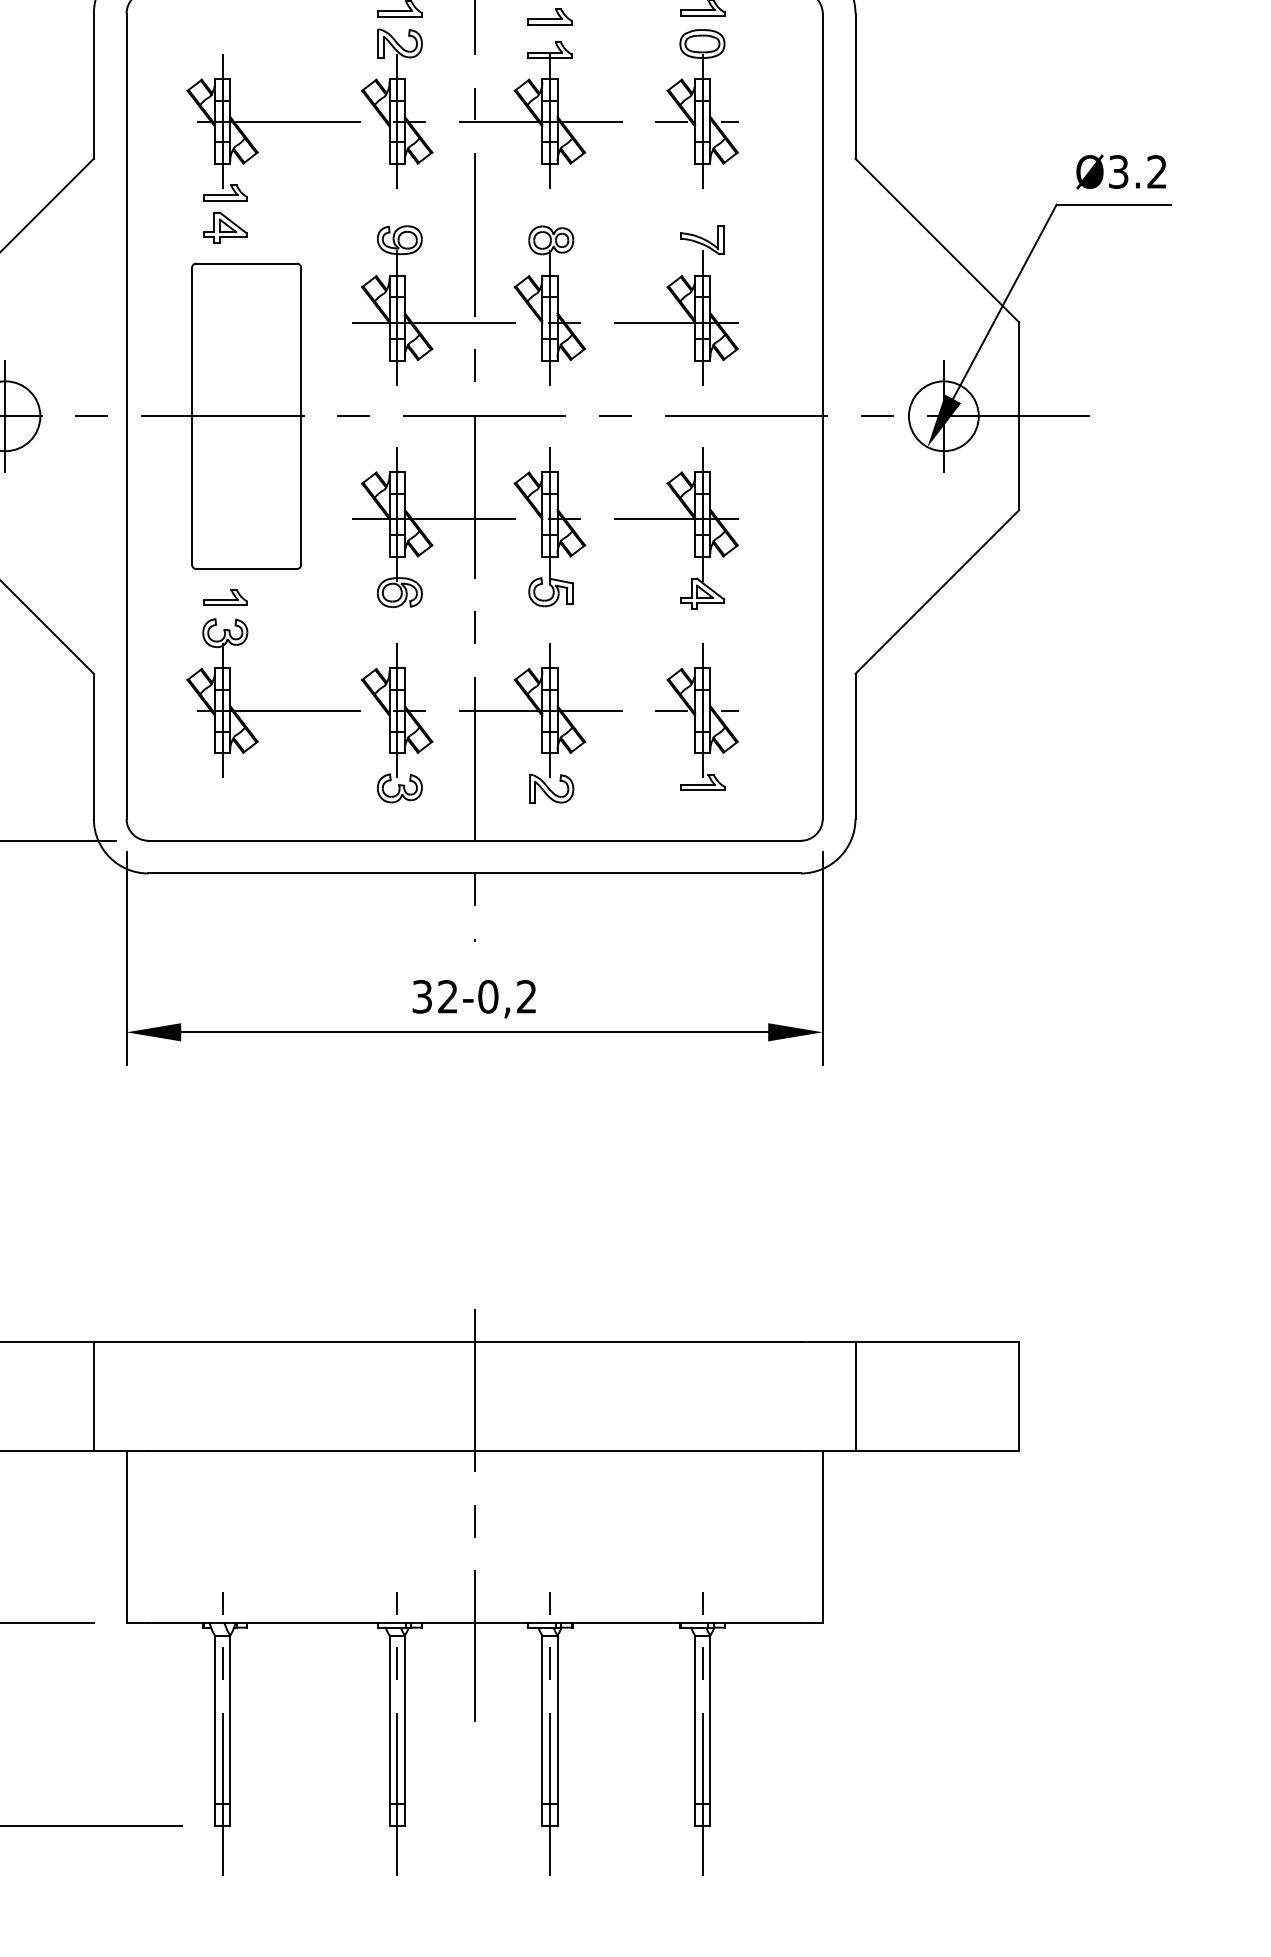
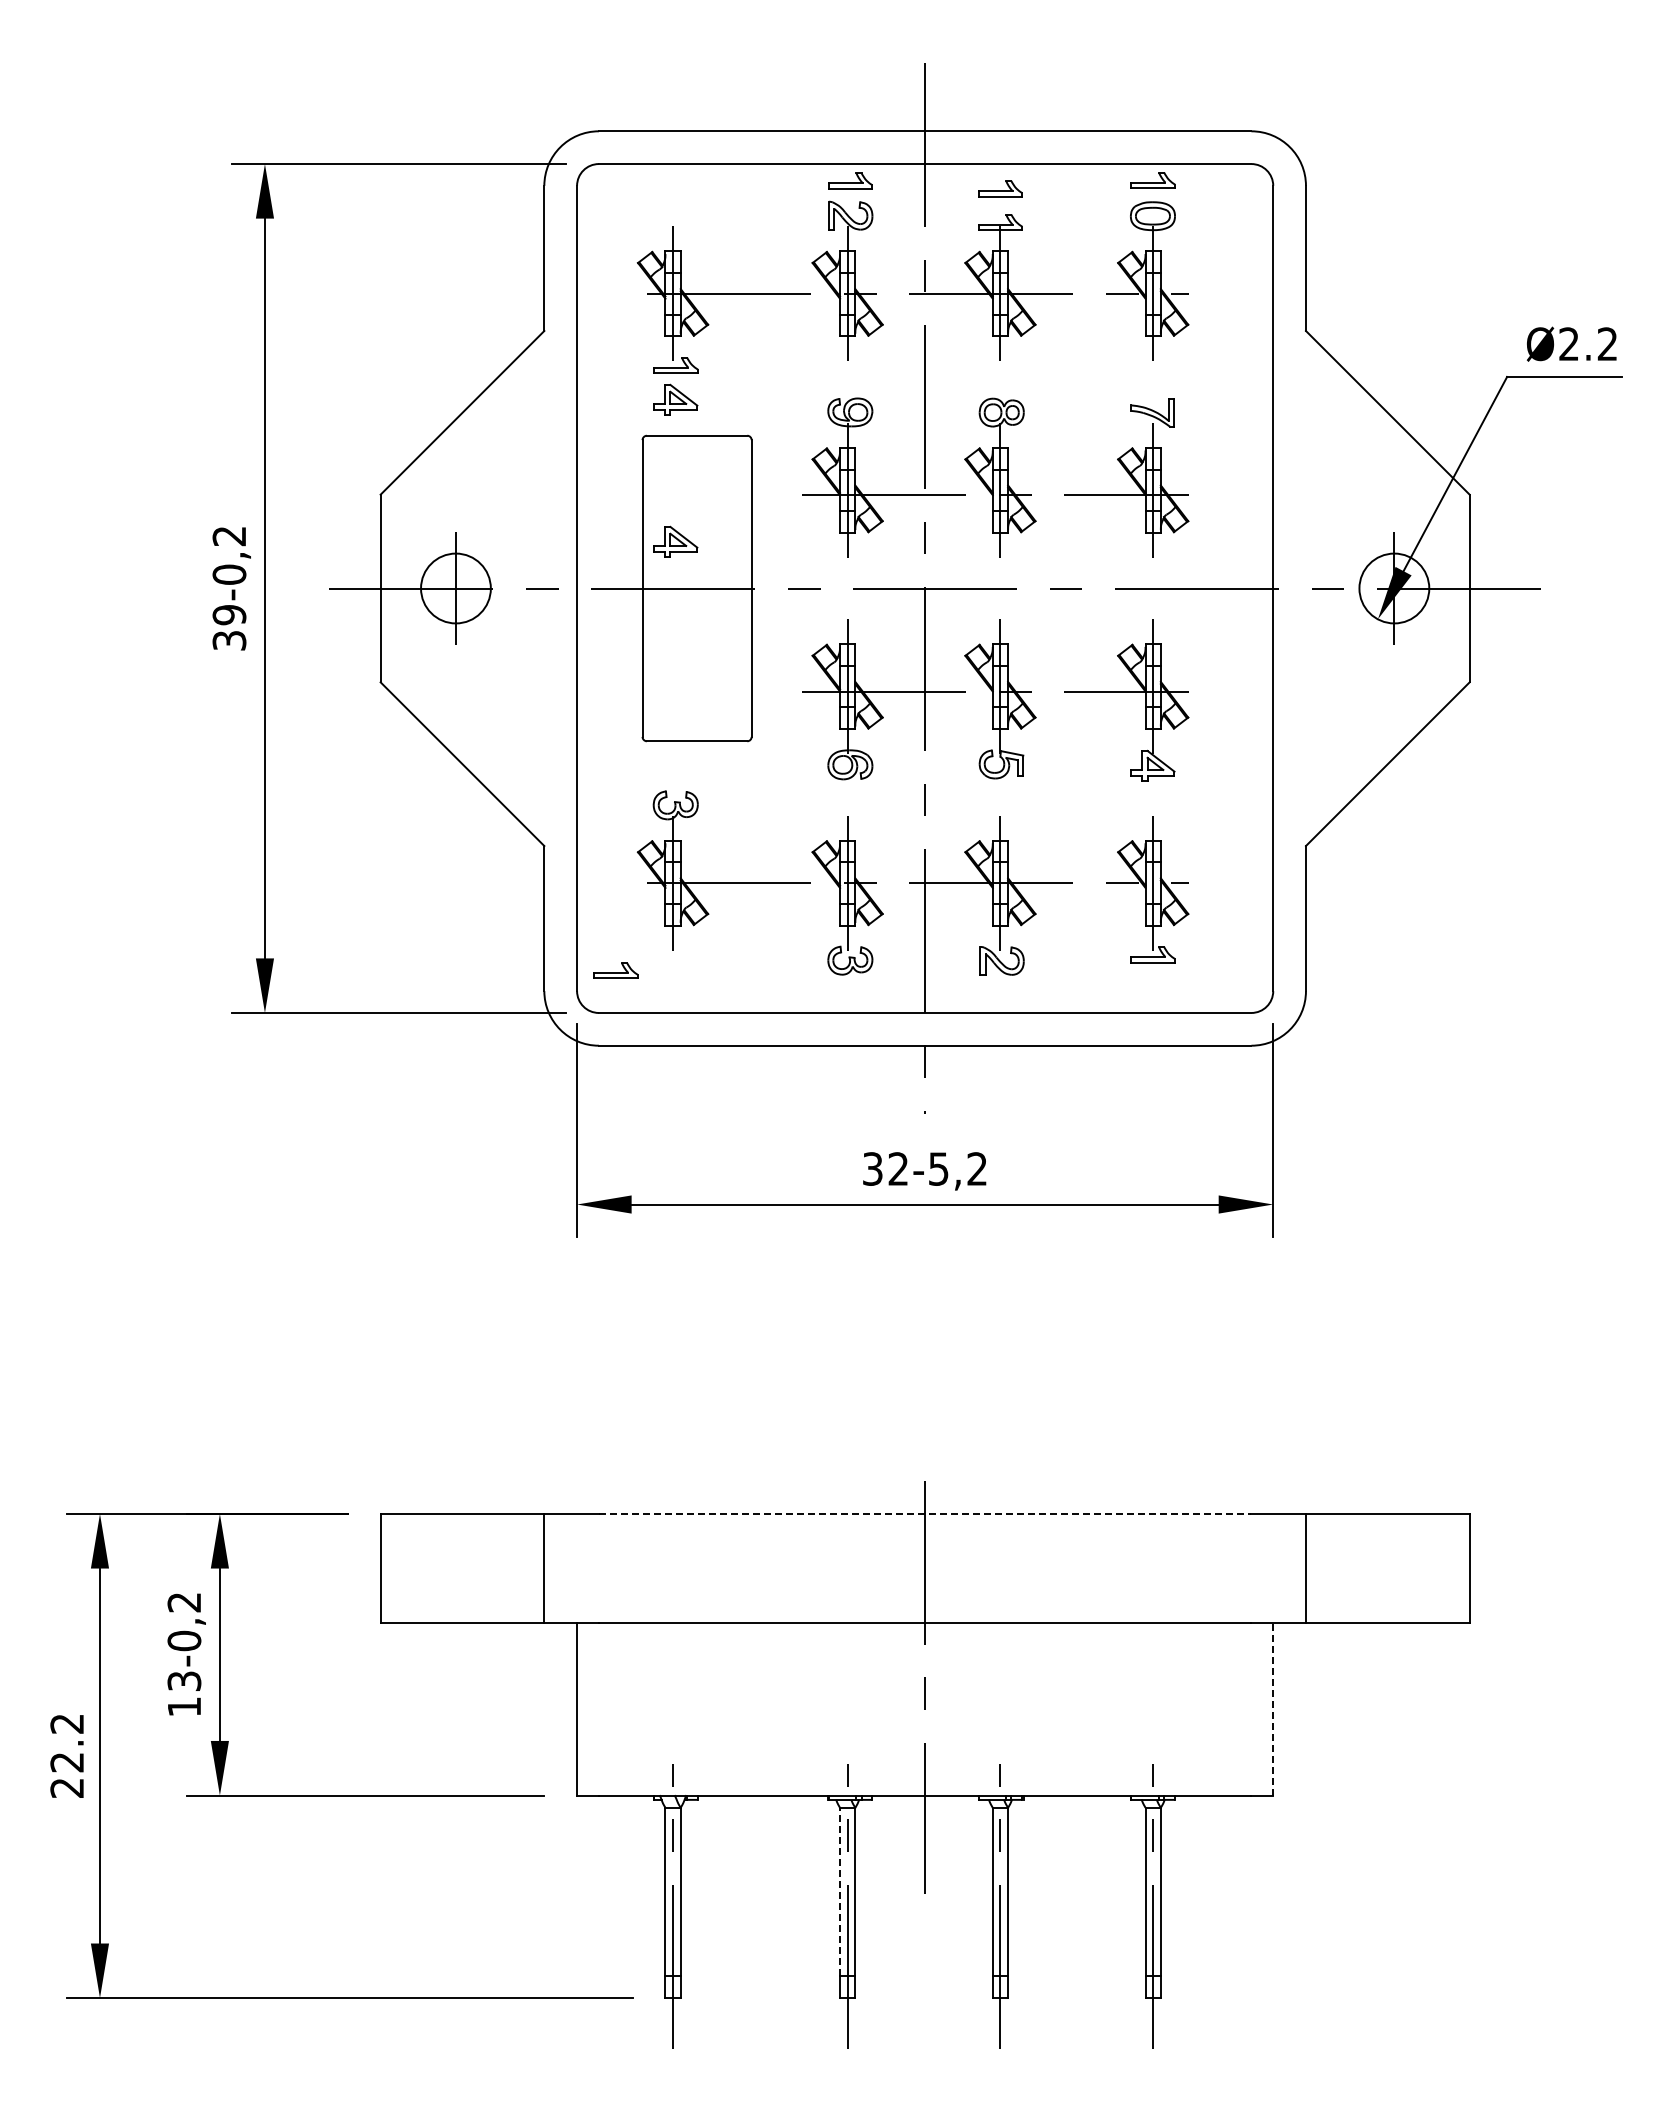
text: (1118, 172) -> (1568, 344), Ø3.2 -> Ø2.2
part: (225, 369) -> (675, 541), added
part: (225, 597) -> (615, 970), moved
text: (488, 996) -> (938, 1168), 32-0,2 -> 32-5,2
line: (475, 1341) -> (925, 1513), solid -> dashed
line: (823, 1536) -> (1273, 1708), solid -> dashed
line: (390, 1719) -> (840, 1891), solid -> dashed

